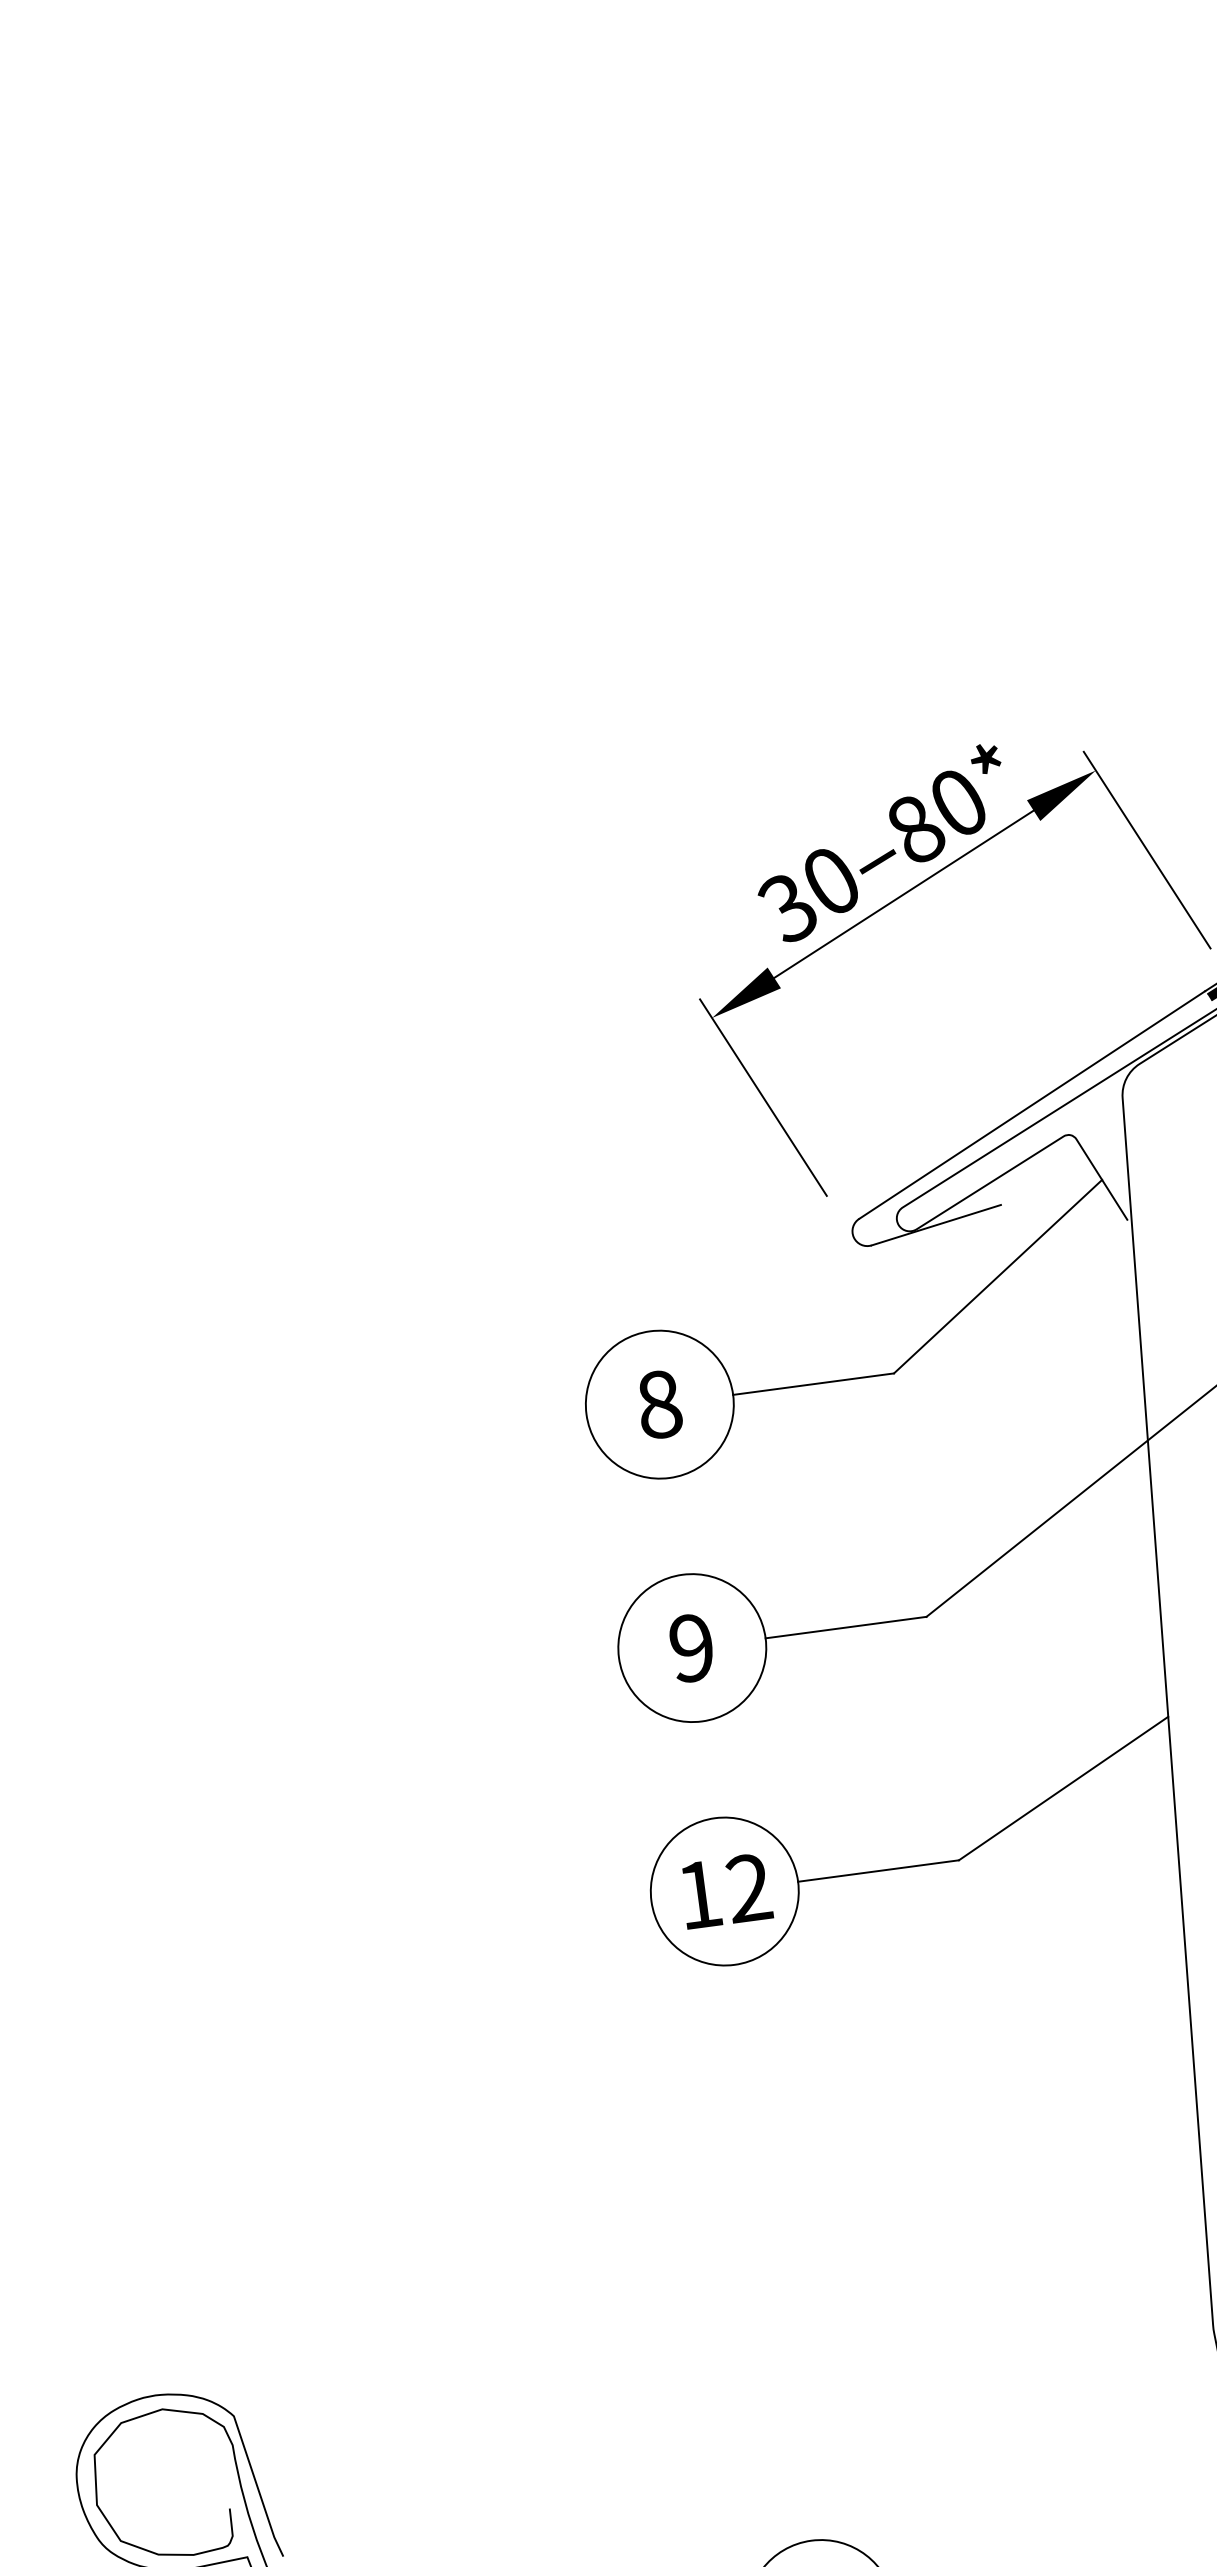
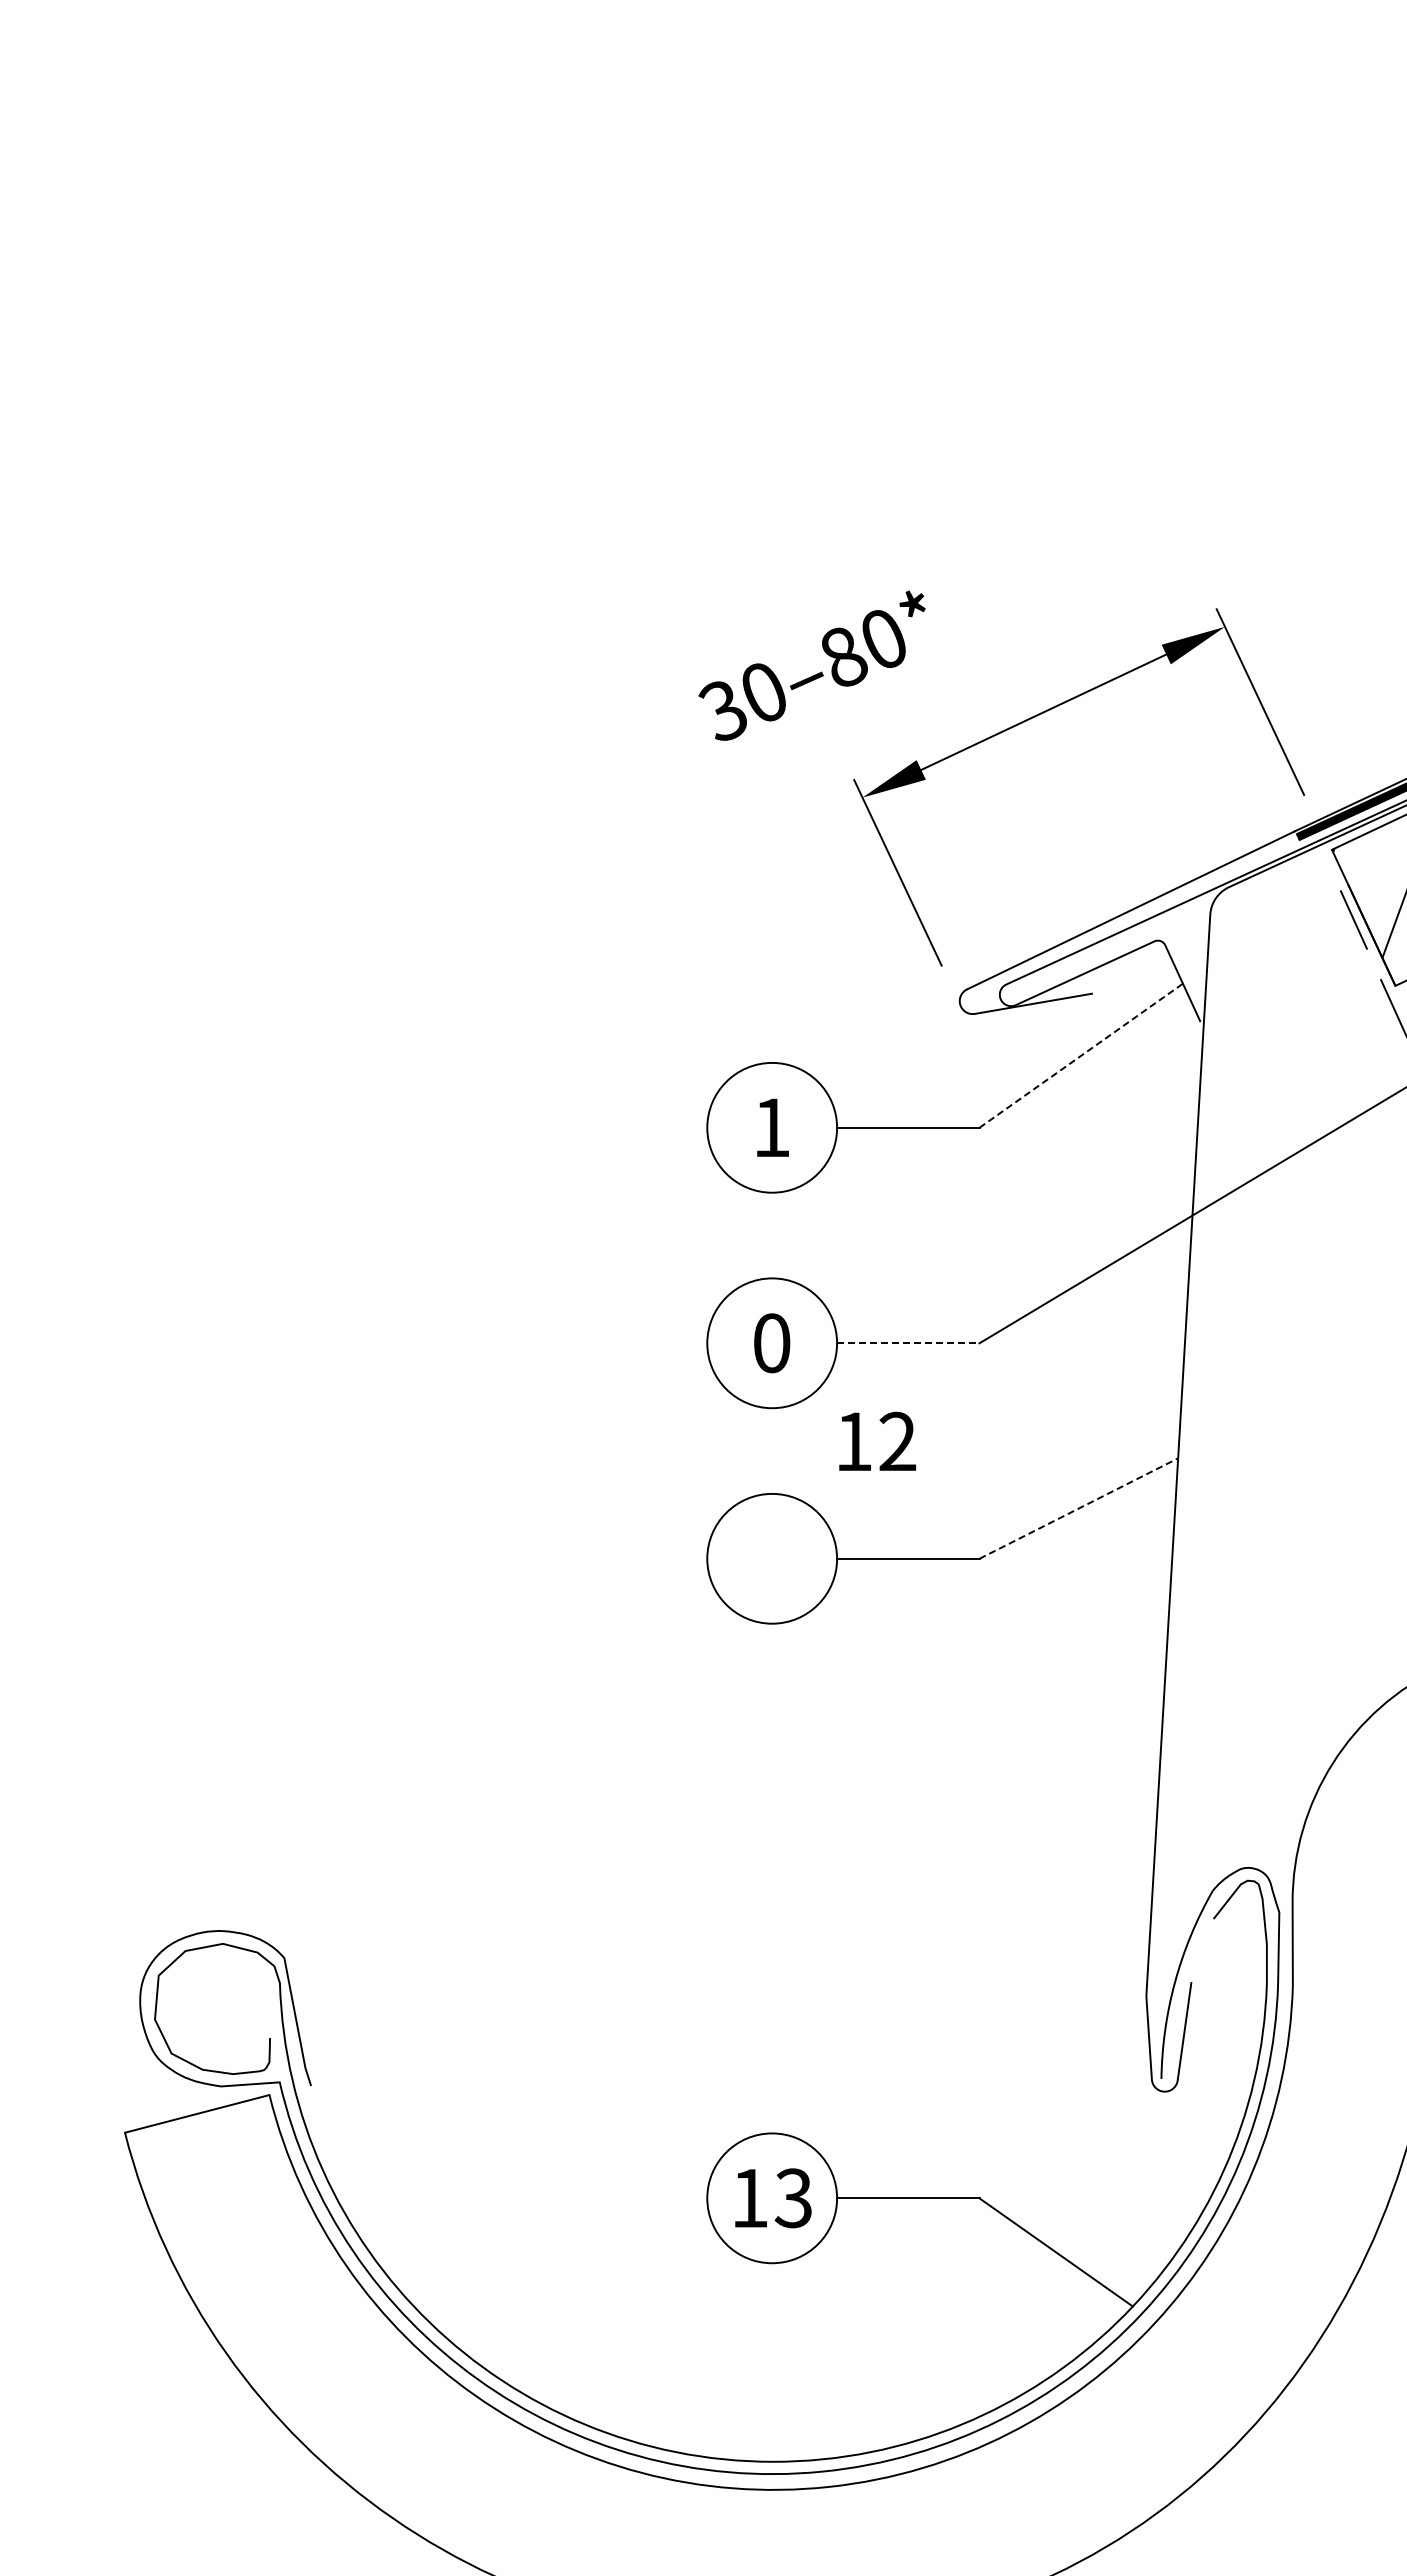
text: (880, 843) -> (811, 665), moved
line: (998, 1276) -> (1081, 1055), solid -> dashed
text: (660, 1404) -> (772, 1127), 8 -> 1
line: (846, 1627) -> (908, 1343), solid -> dashed
text: (691, 1648) -> (771, 1343), 9 -> 0
line: (1064, 1788) -> (1079, 1508), solid -> dashed
text: (726, 1889) -> (877, 1440), moved

